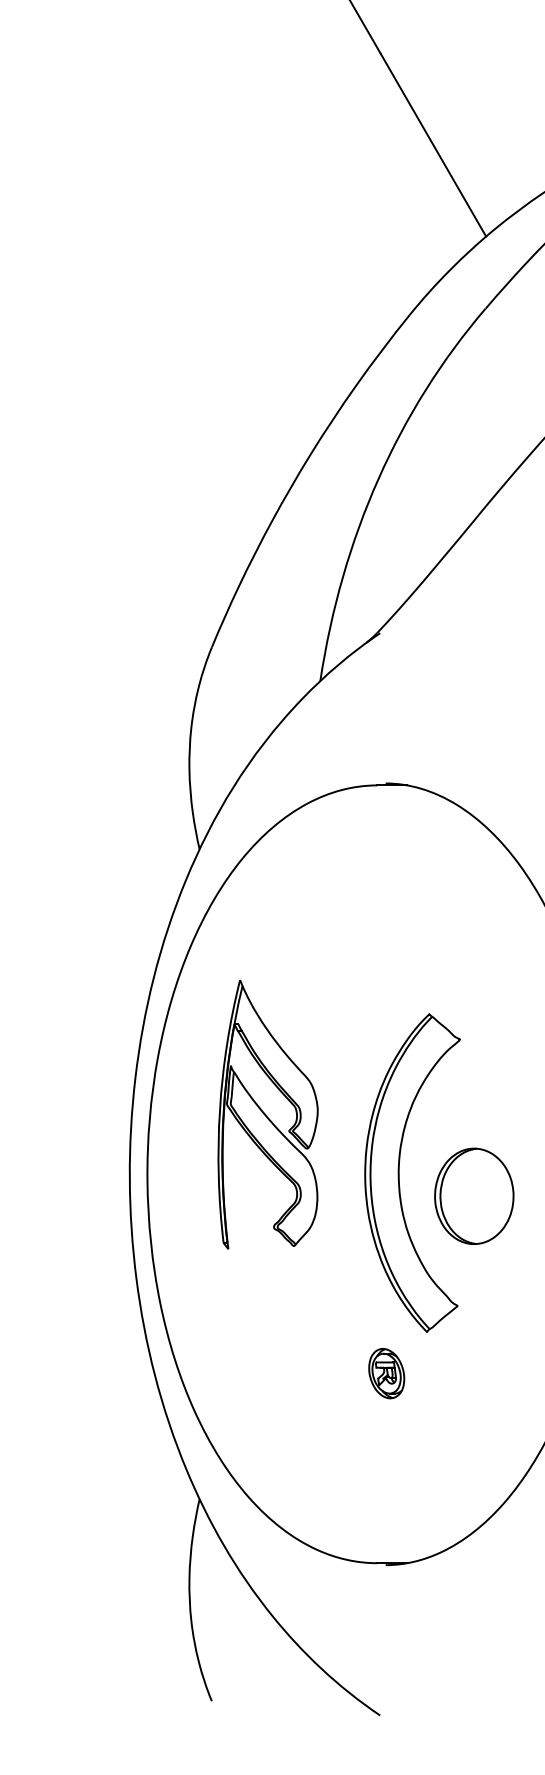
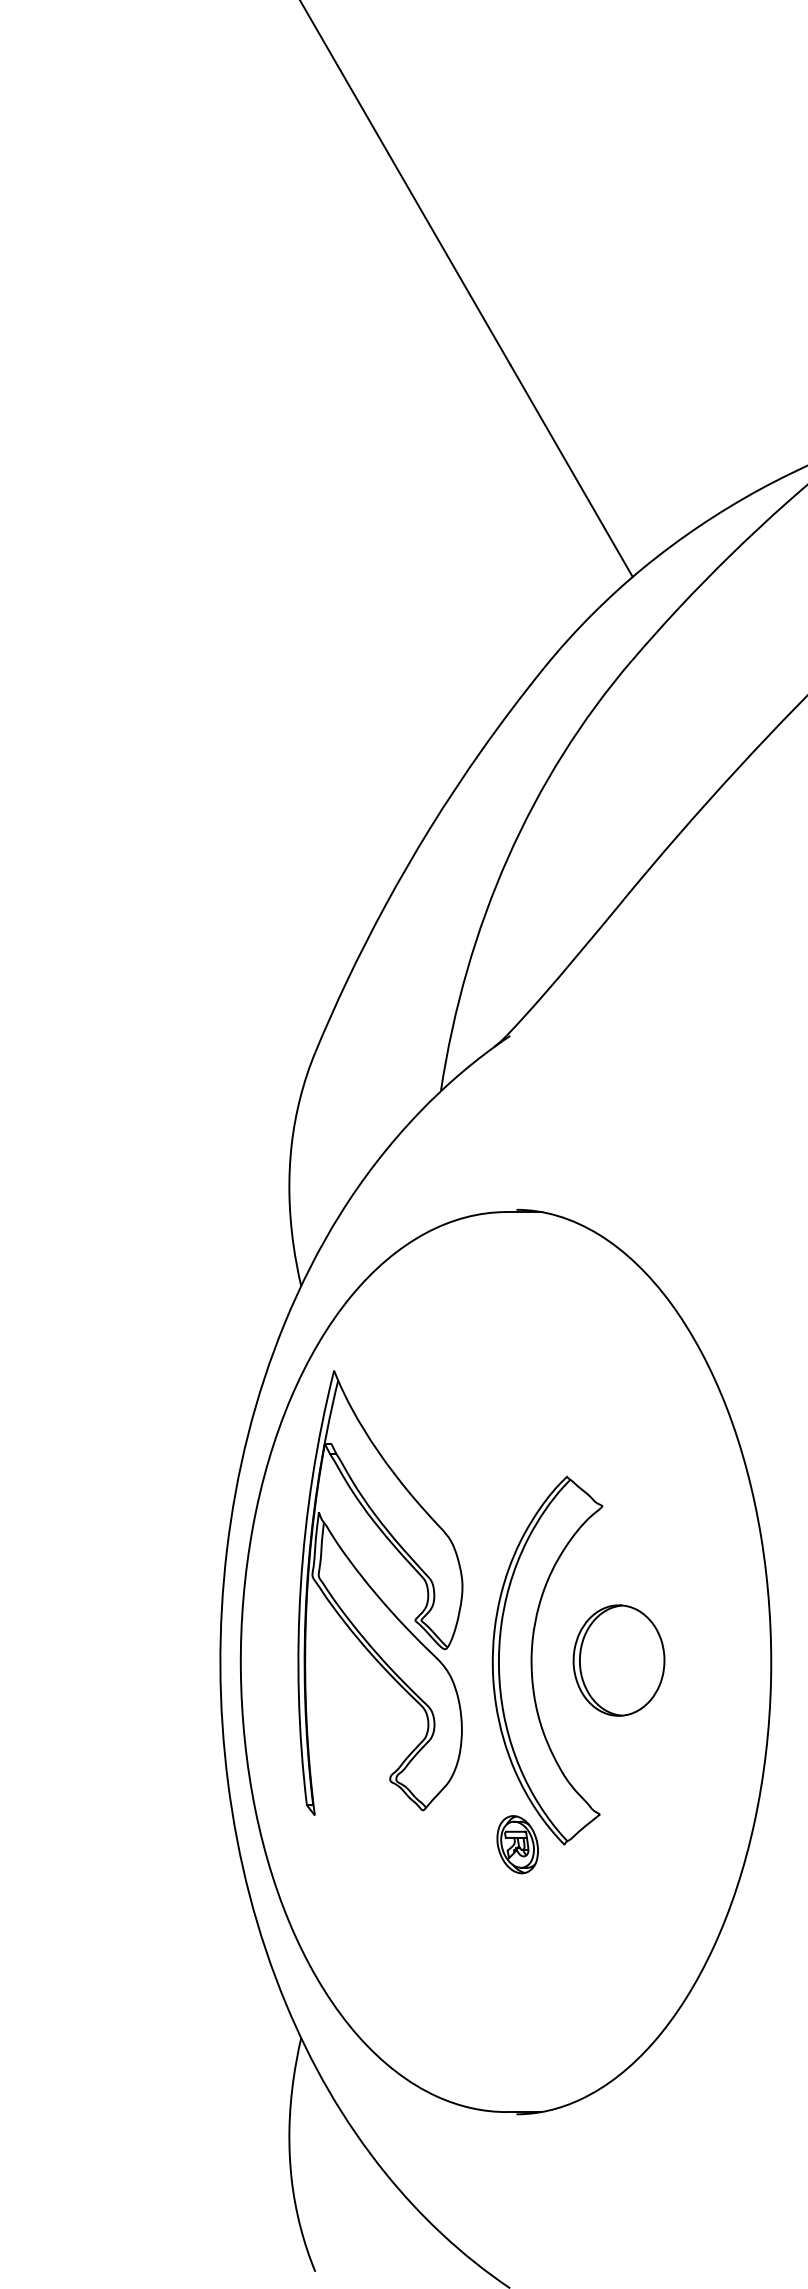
part: (268, 1114) -> (380, 1592), size x1.43
part: (473, 1196) -> (618, 1660), moved
part: (386, 1373) -> (517, 1844), moved

